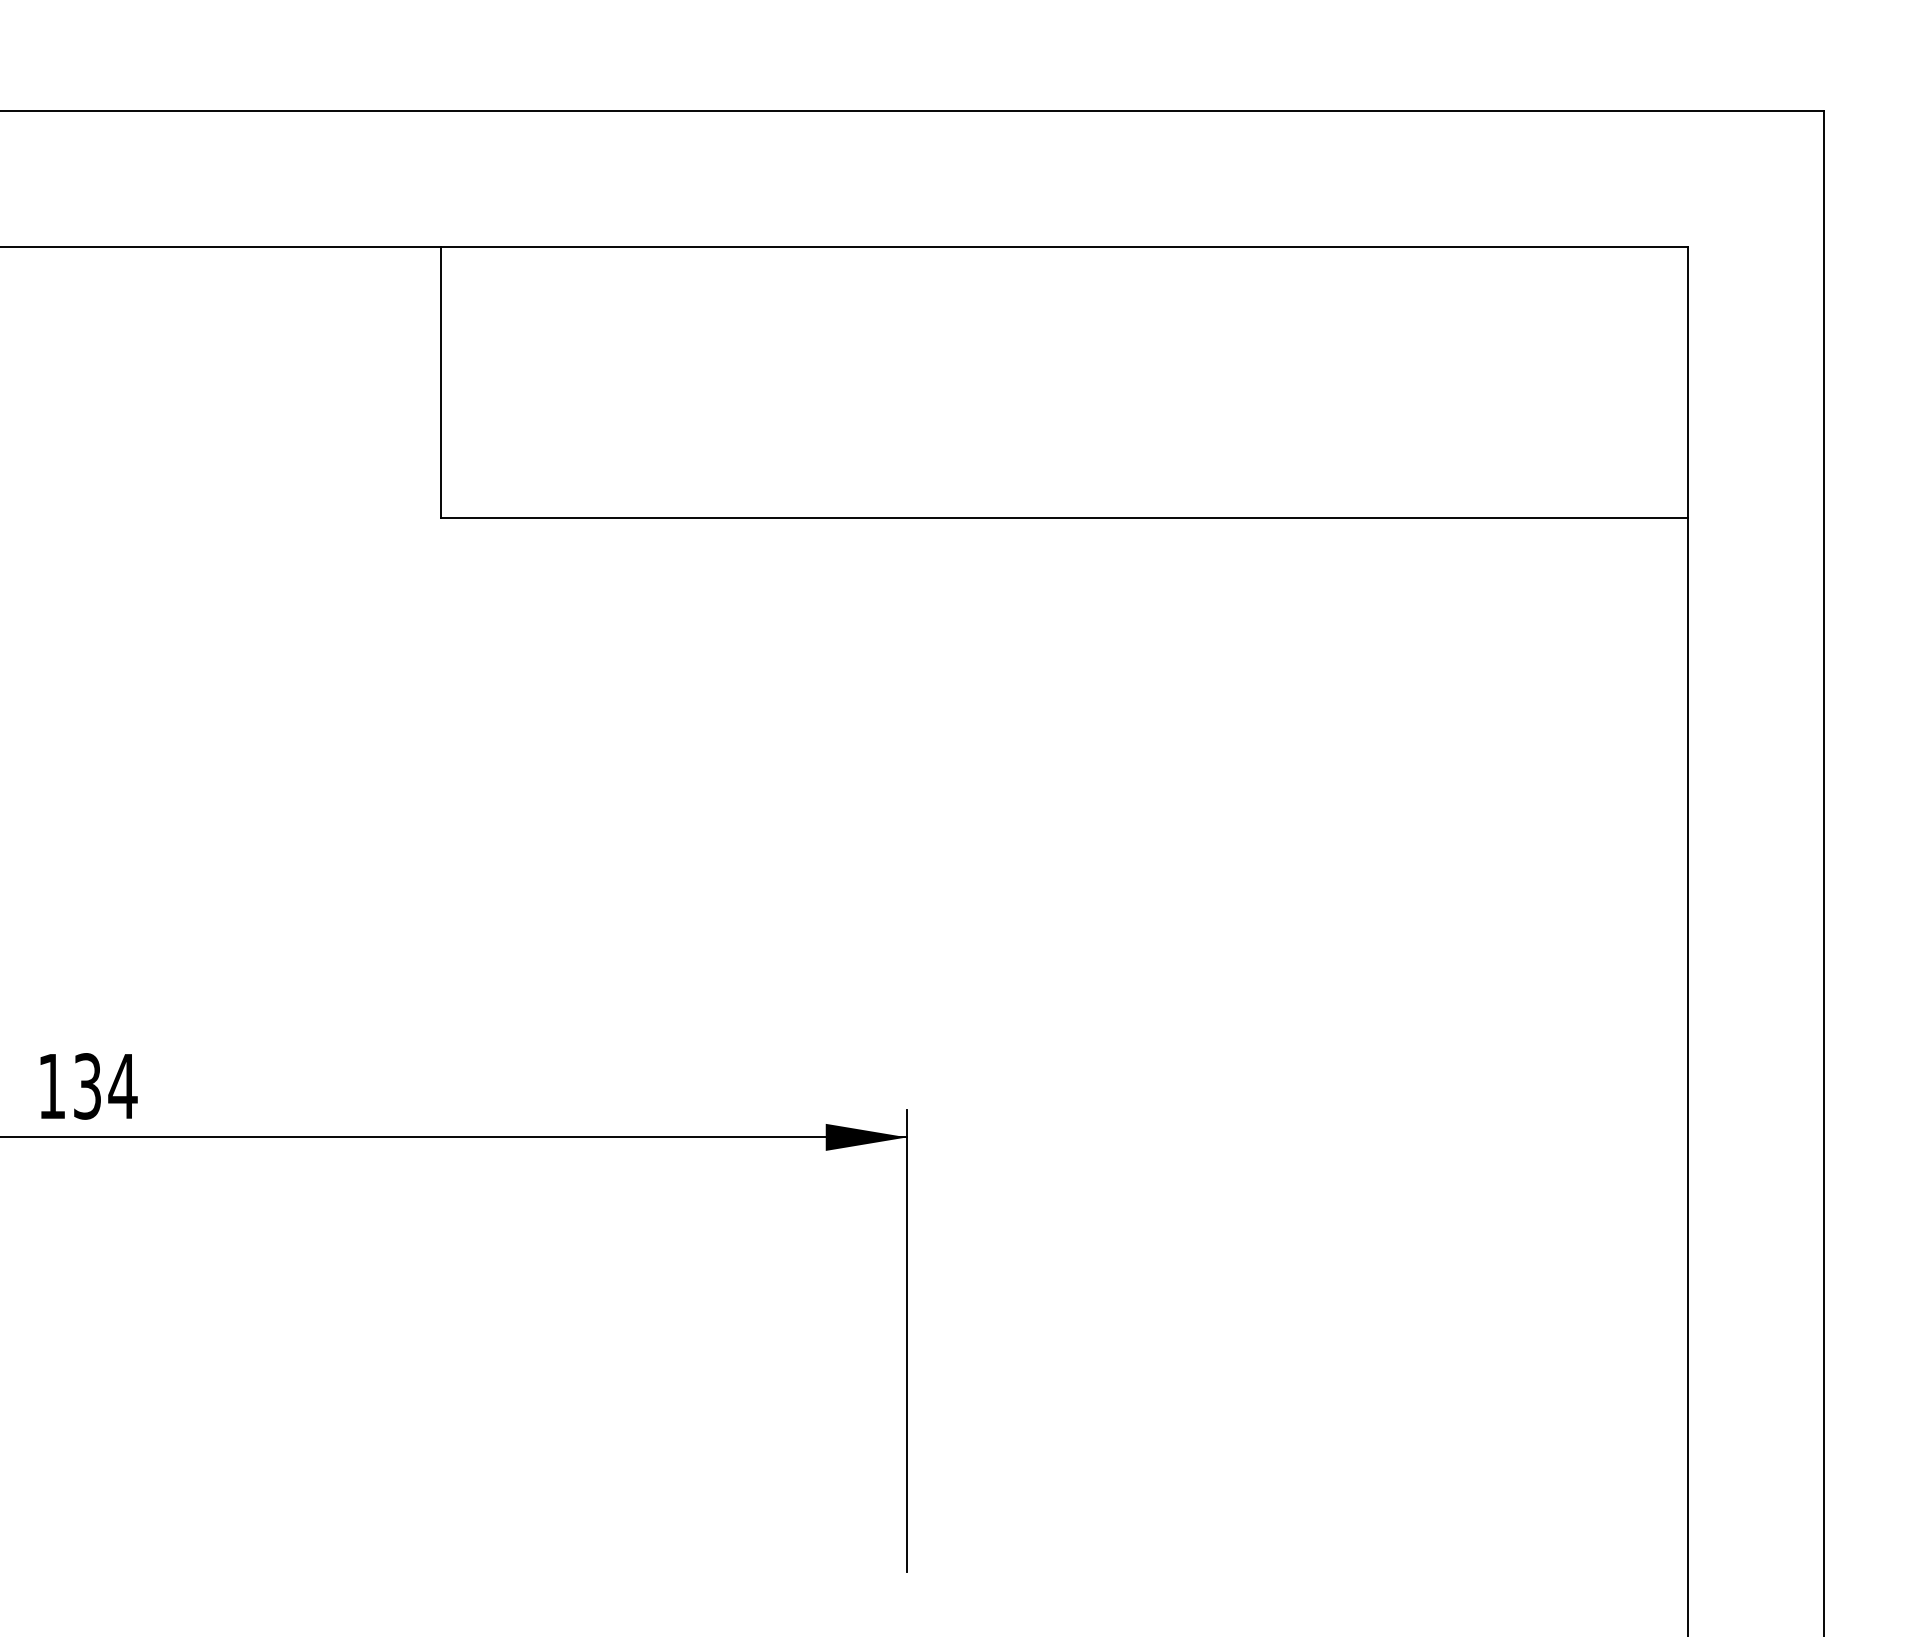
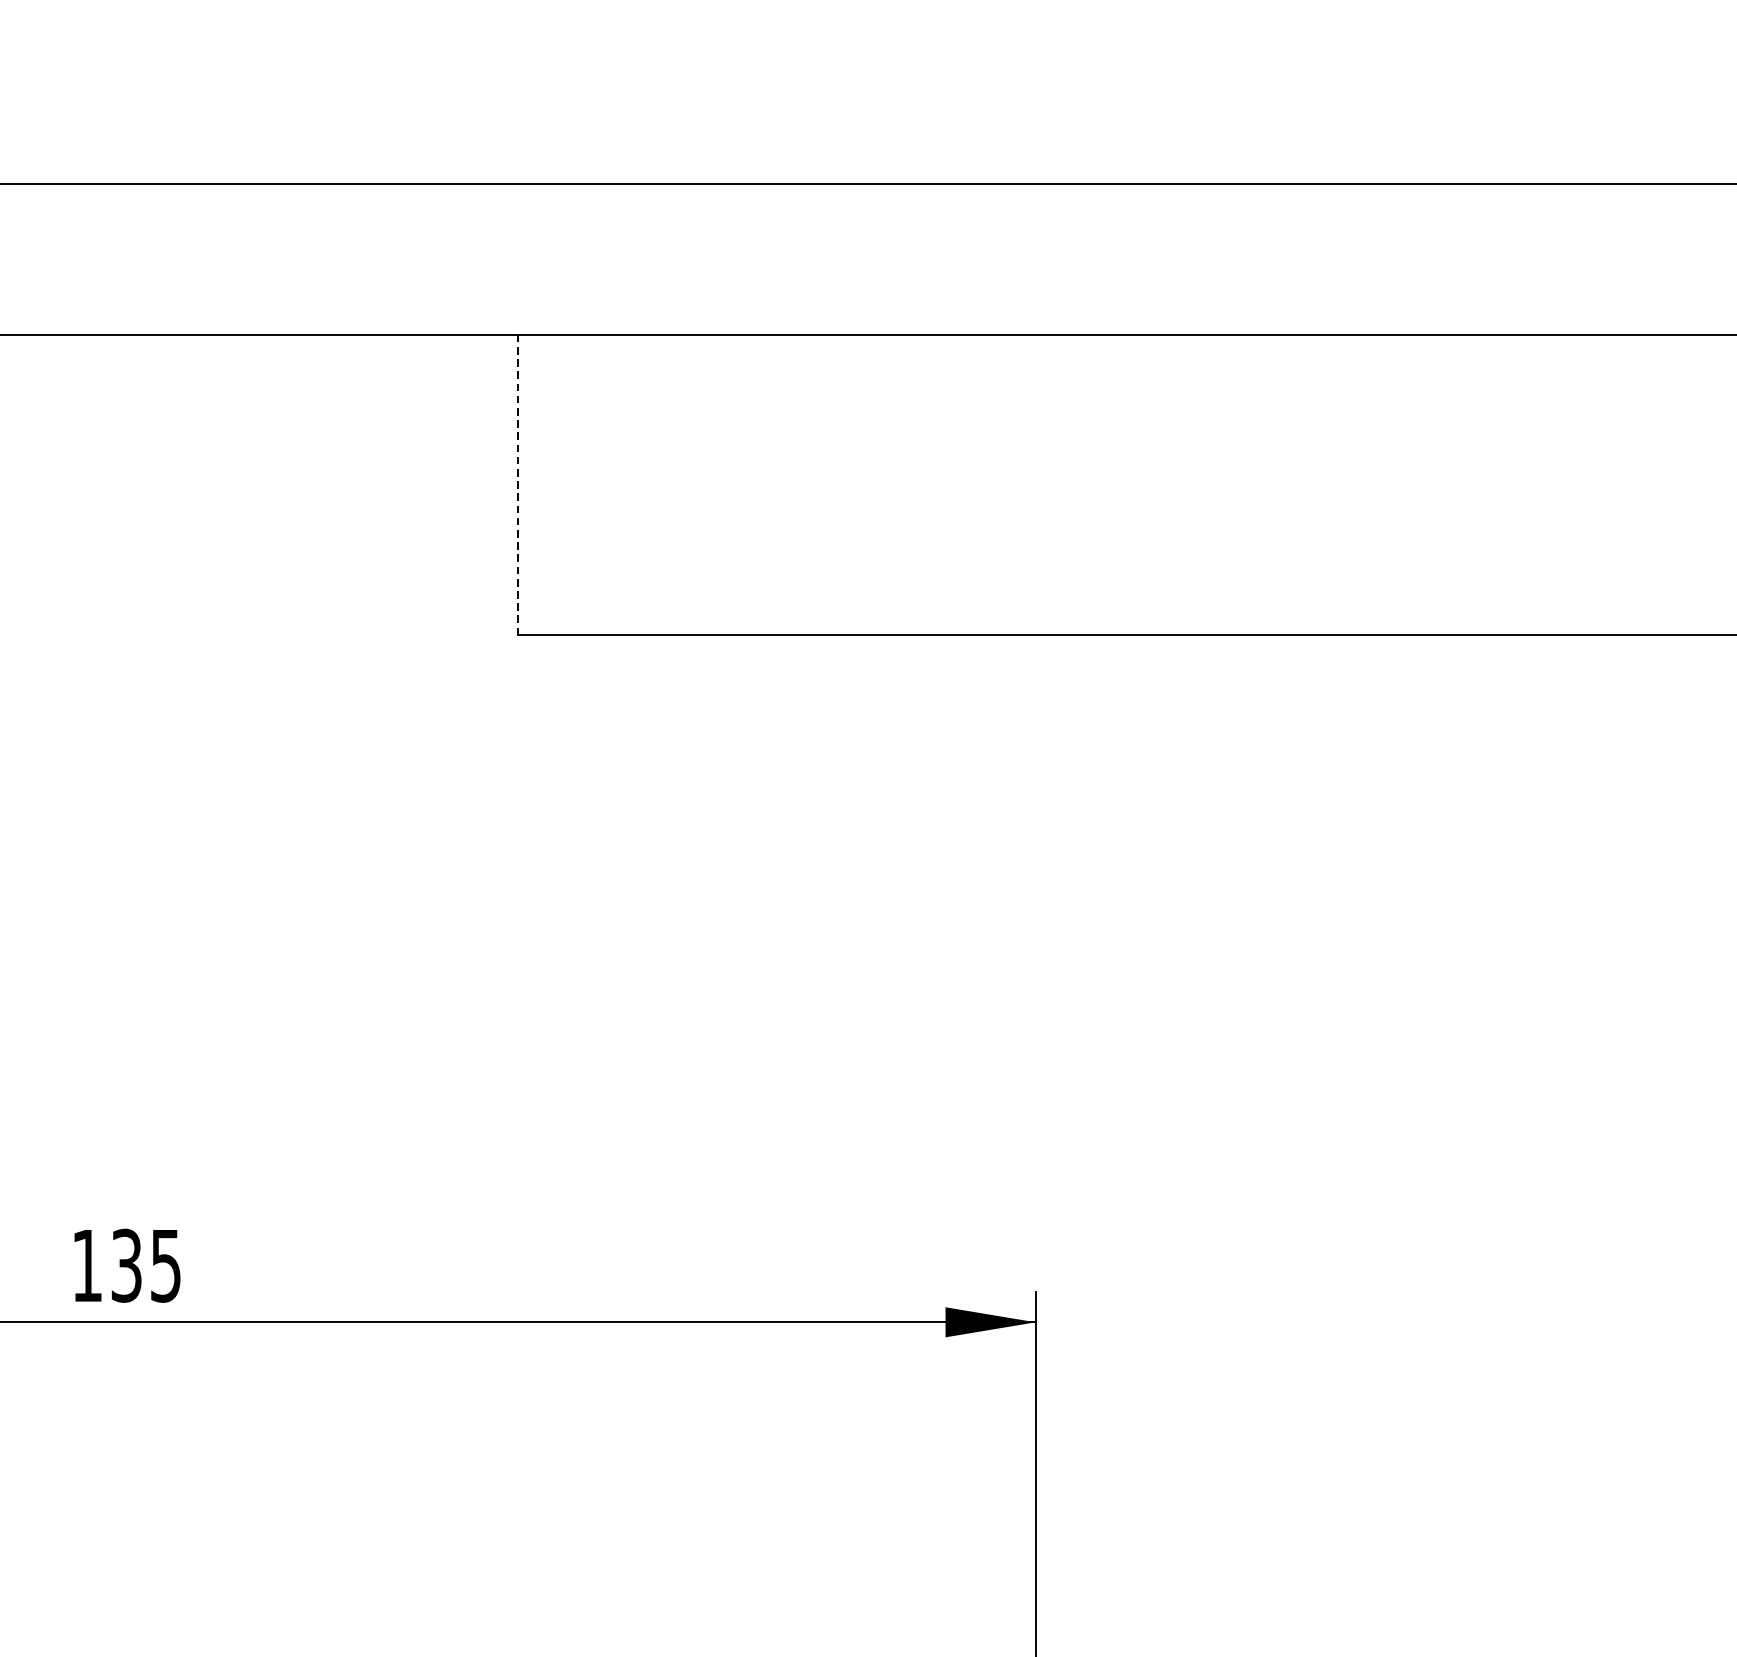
line: (440, 382) -> (518, 484), solid -> dashed
text: (122, 1086) -> (165, 1265), 134 -> 135

